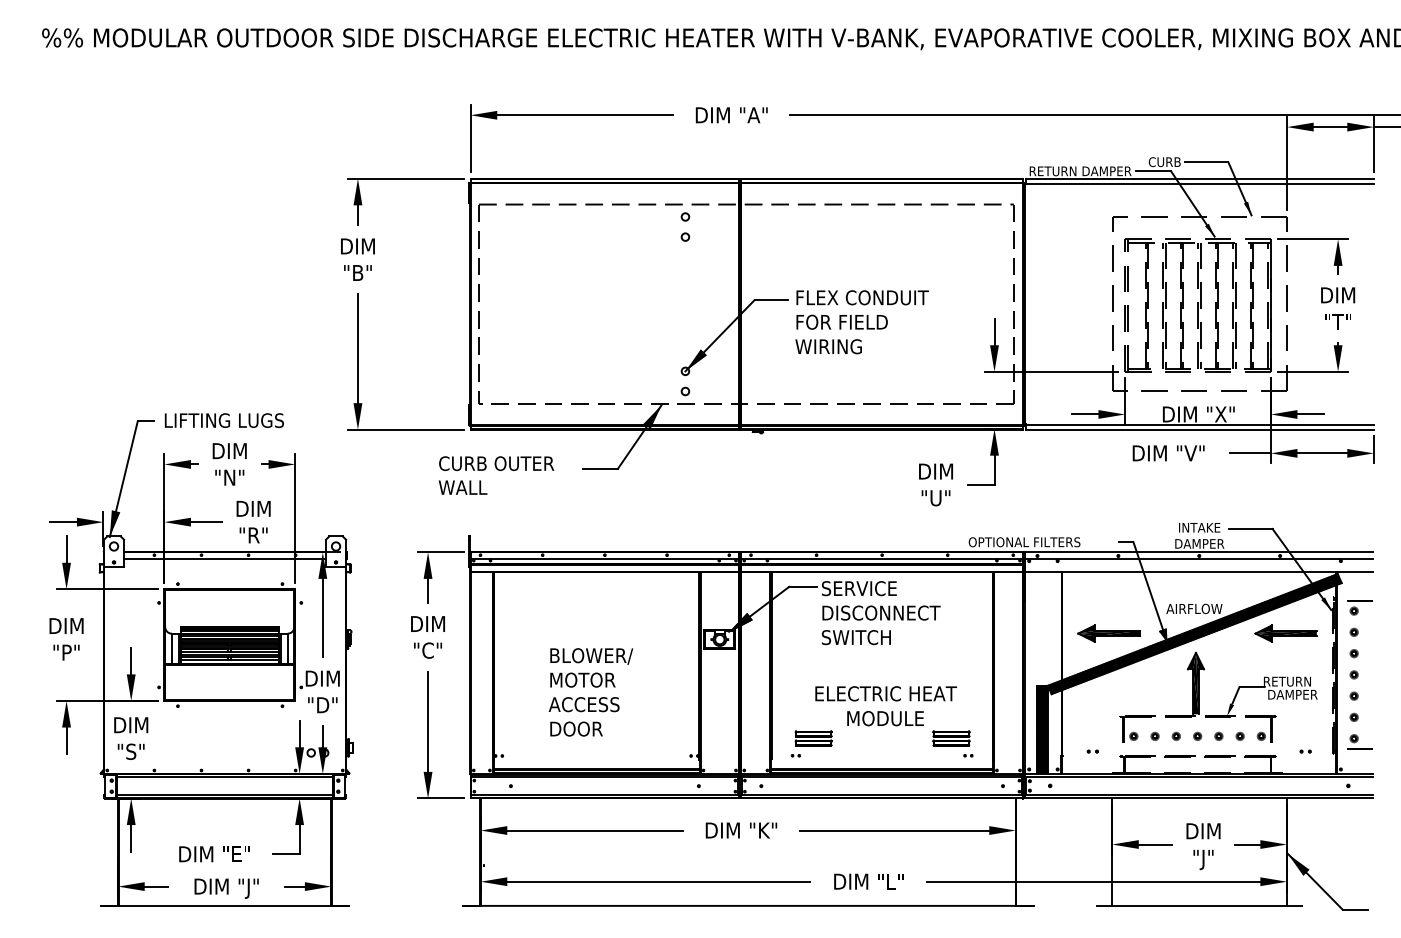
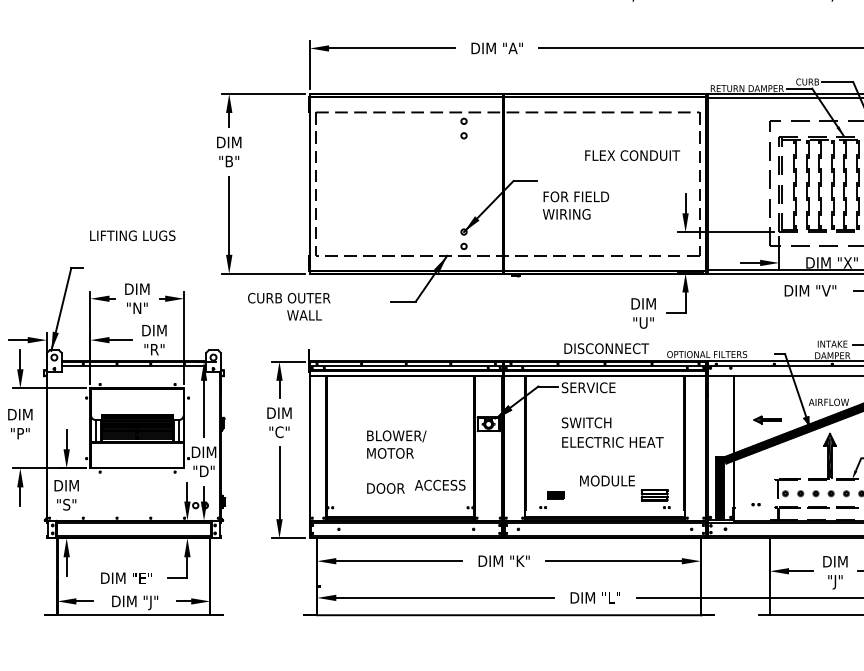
text: (862, 297) -> (632, 155), moved
text: (223, 420) -> (132, 235), moved
text: (496, 463) -> (289, 298), moved
text: (881, 612) -> (606, 348), moved
part: (1108, 633) -> (767, 419), size x0.6
text: (885, 693) -> (612, 442), moved
text: (583, 704) -> (439, 485), moved
part: (813, 738) -> (555, 495), size x0.6

